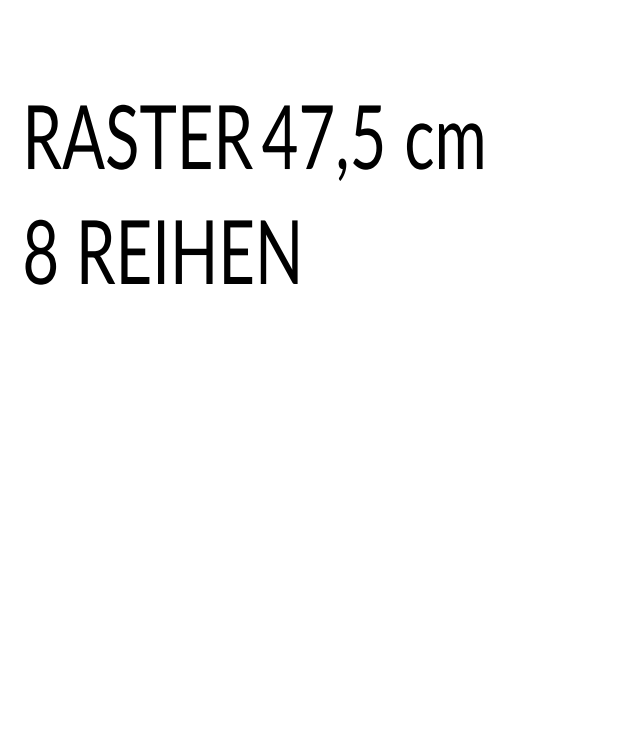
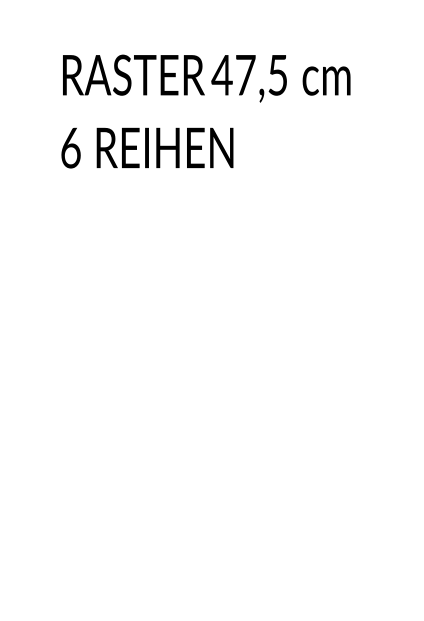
text: (40, 251) -> (70, 147), 8 -> 6

